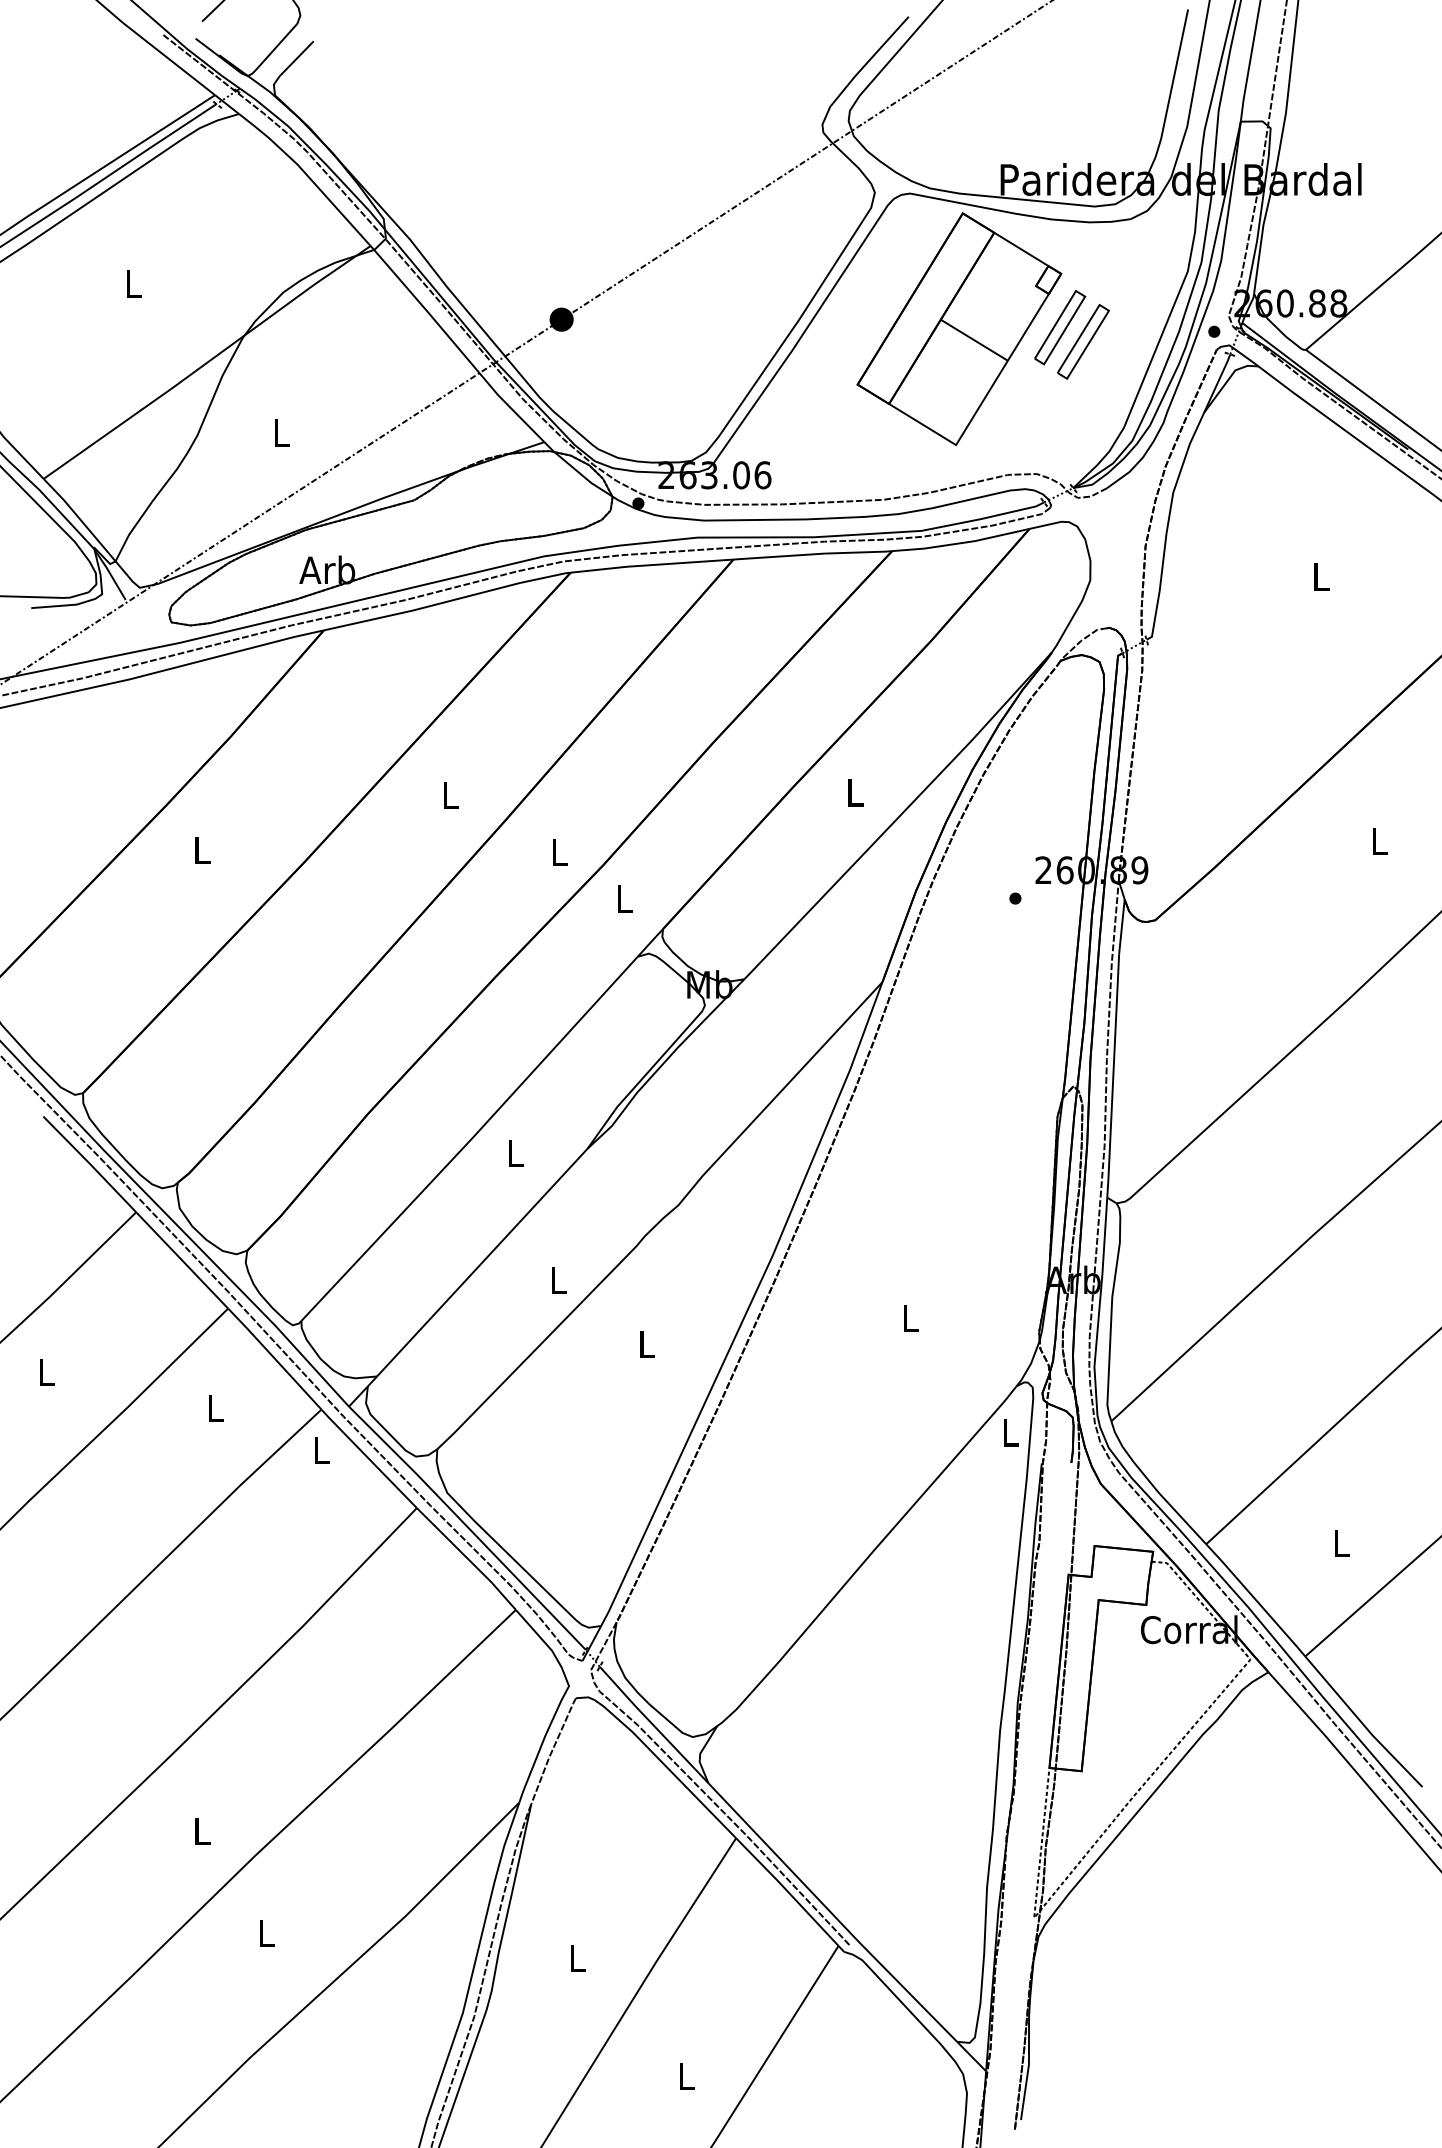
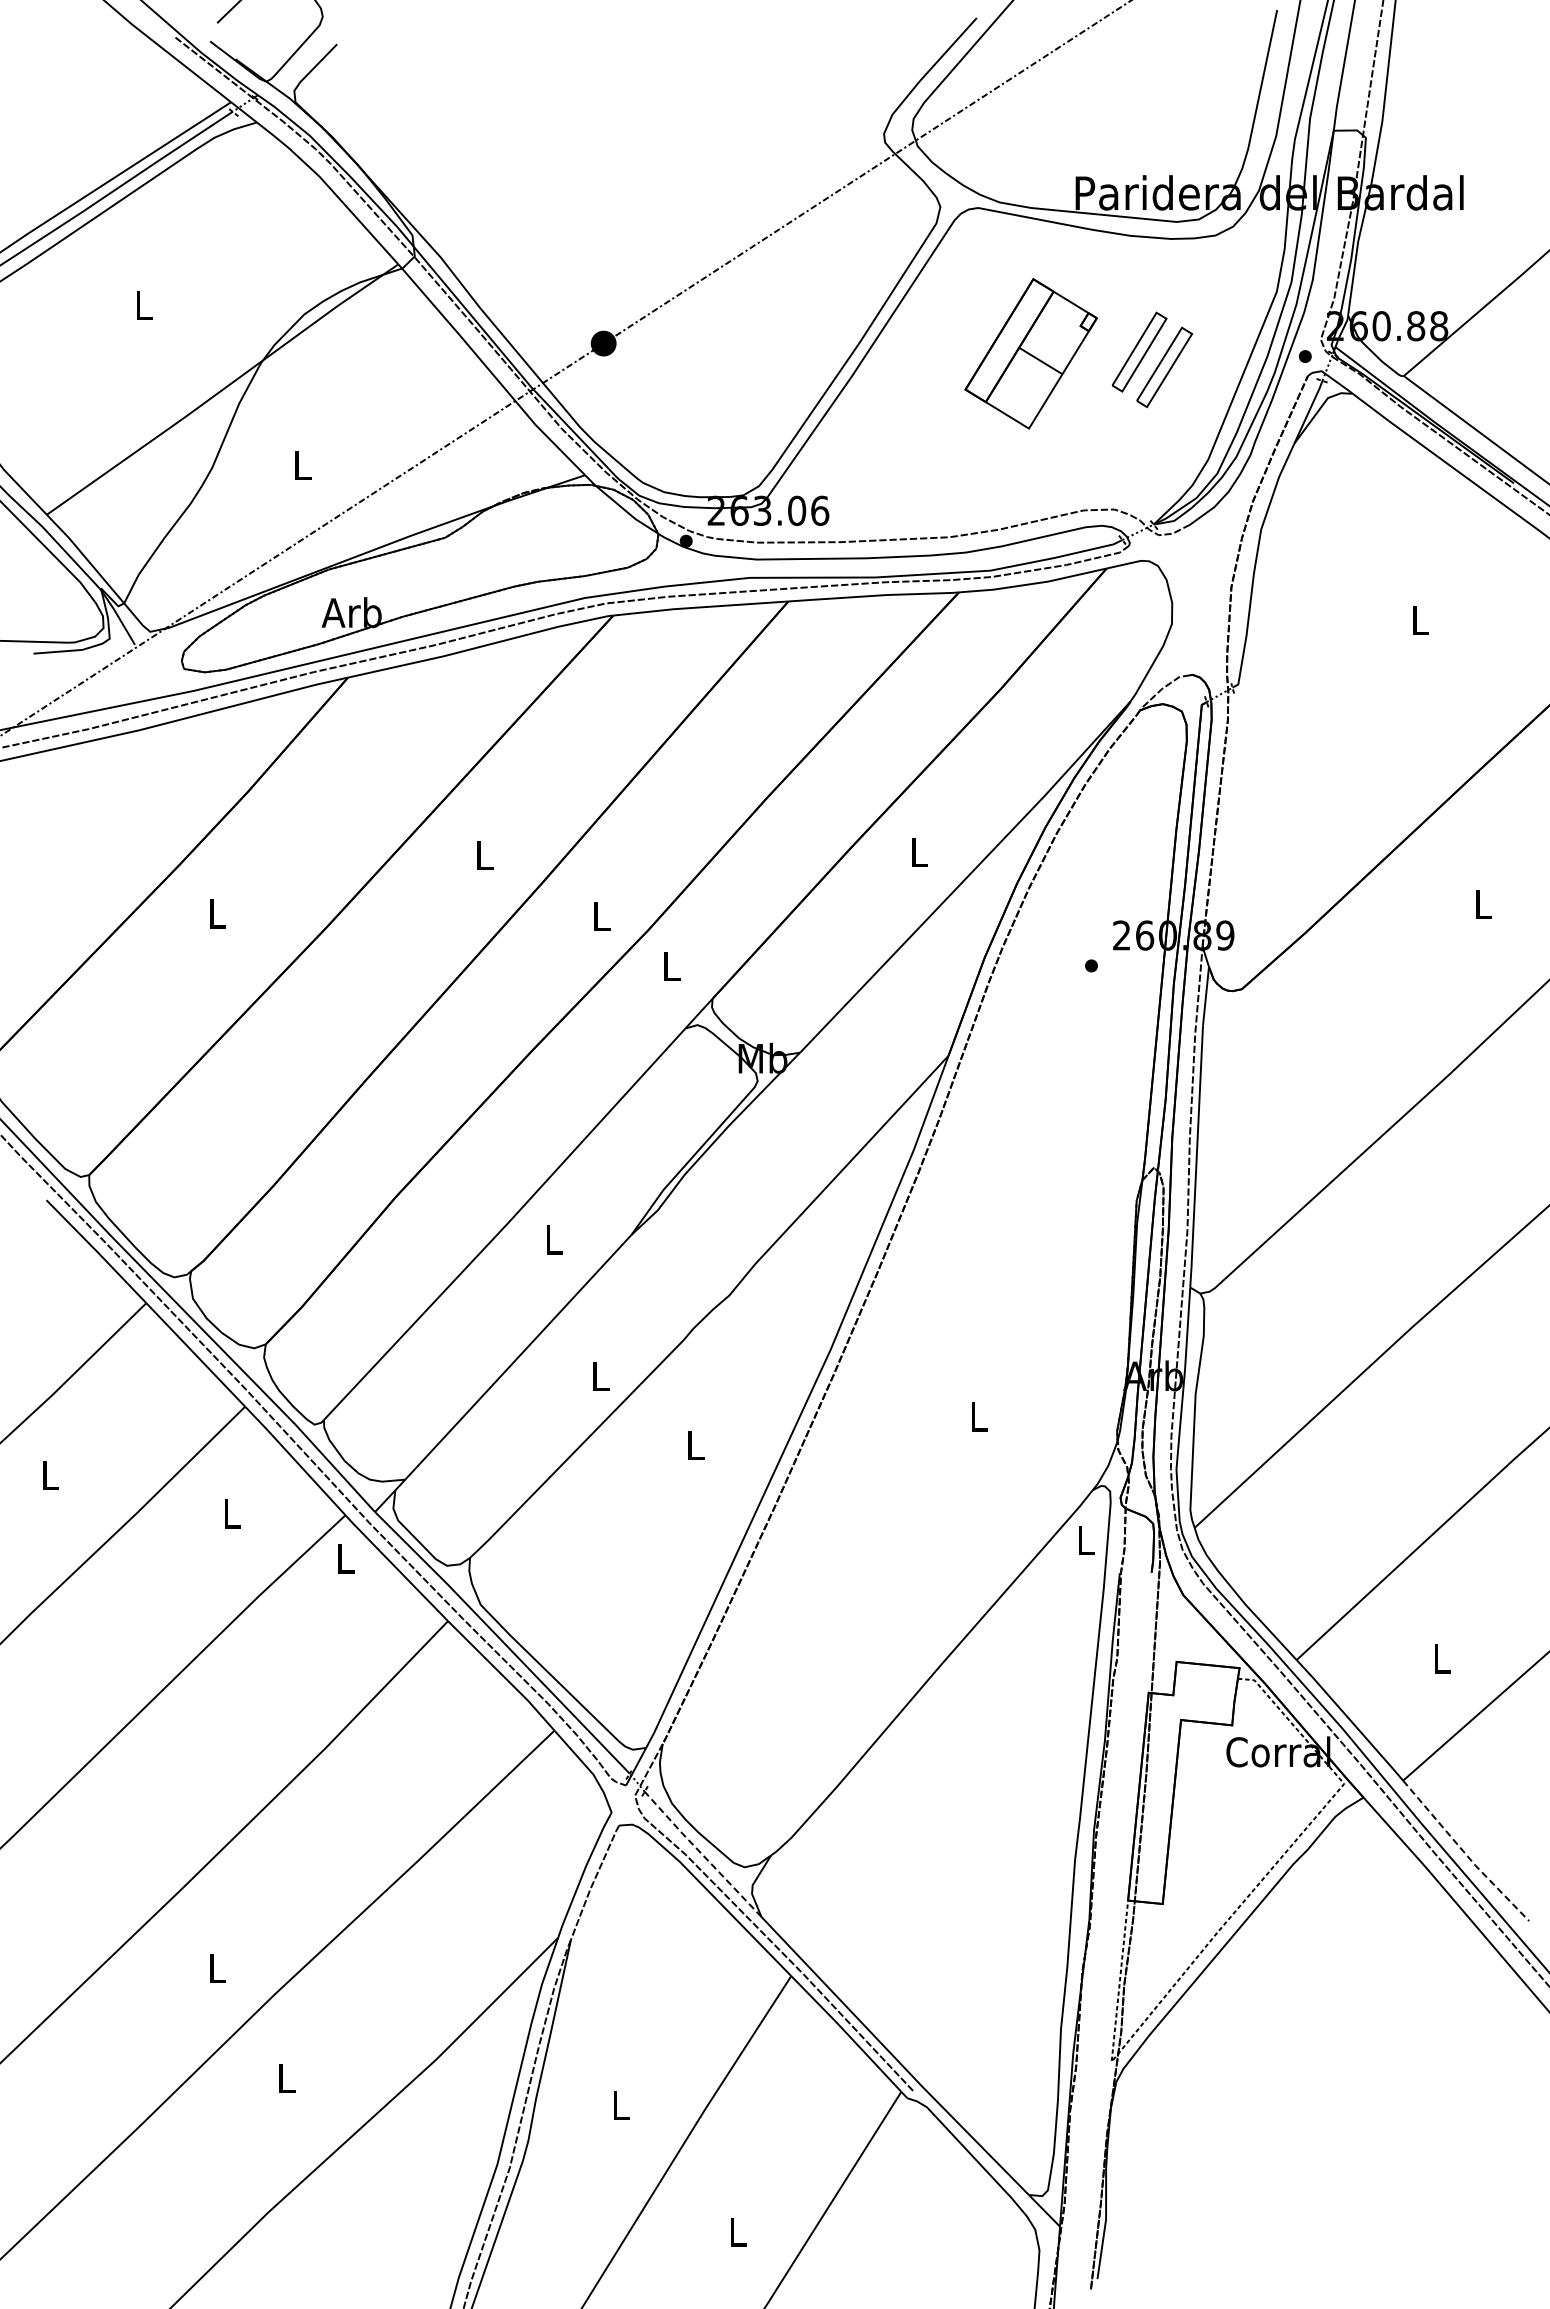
part: (958, 328) -> (1030, 353), size x0.6
line: (1363, 1724) -> (1465, 1853), solid -> dashed
line: (652, 1725) -> (701, 1854), solid -> dashed

